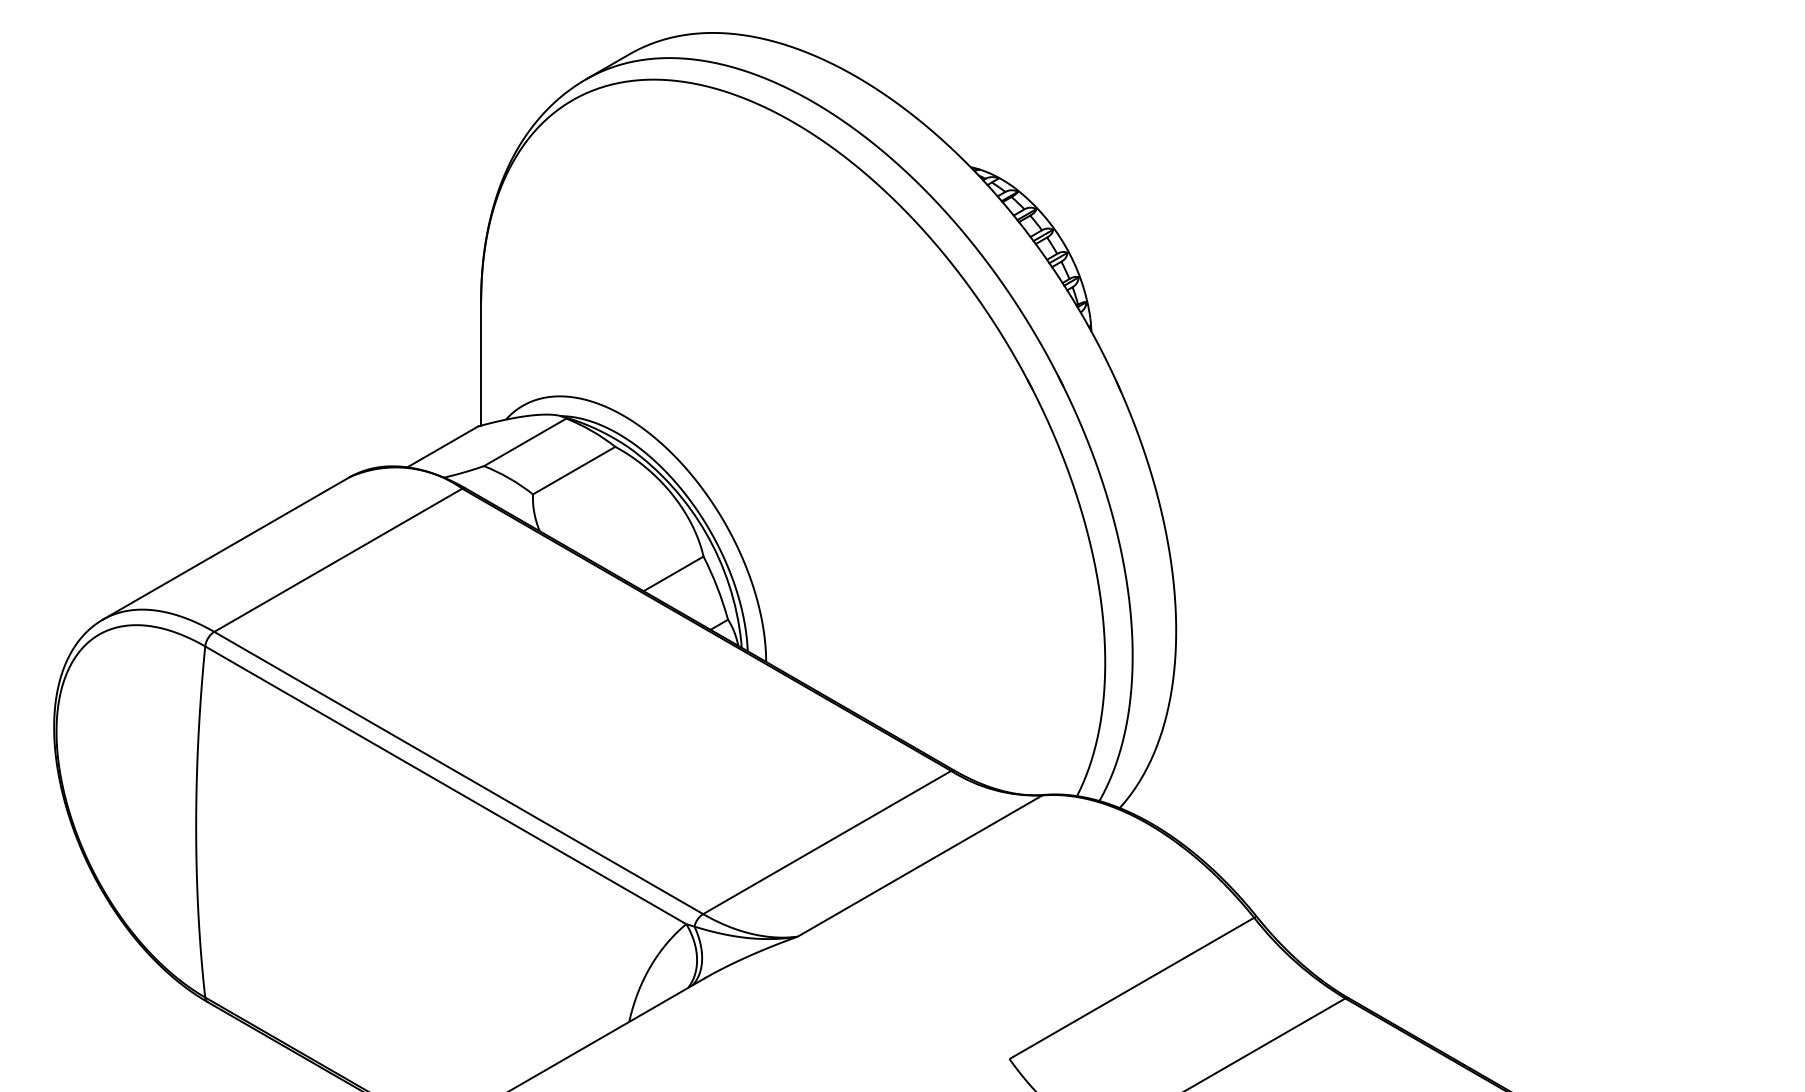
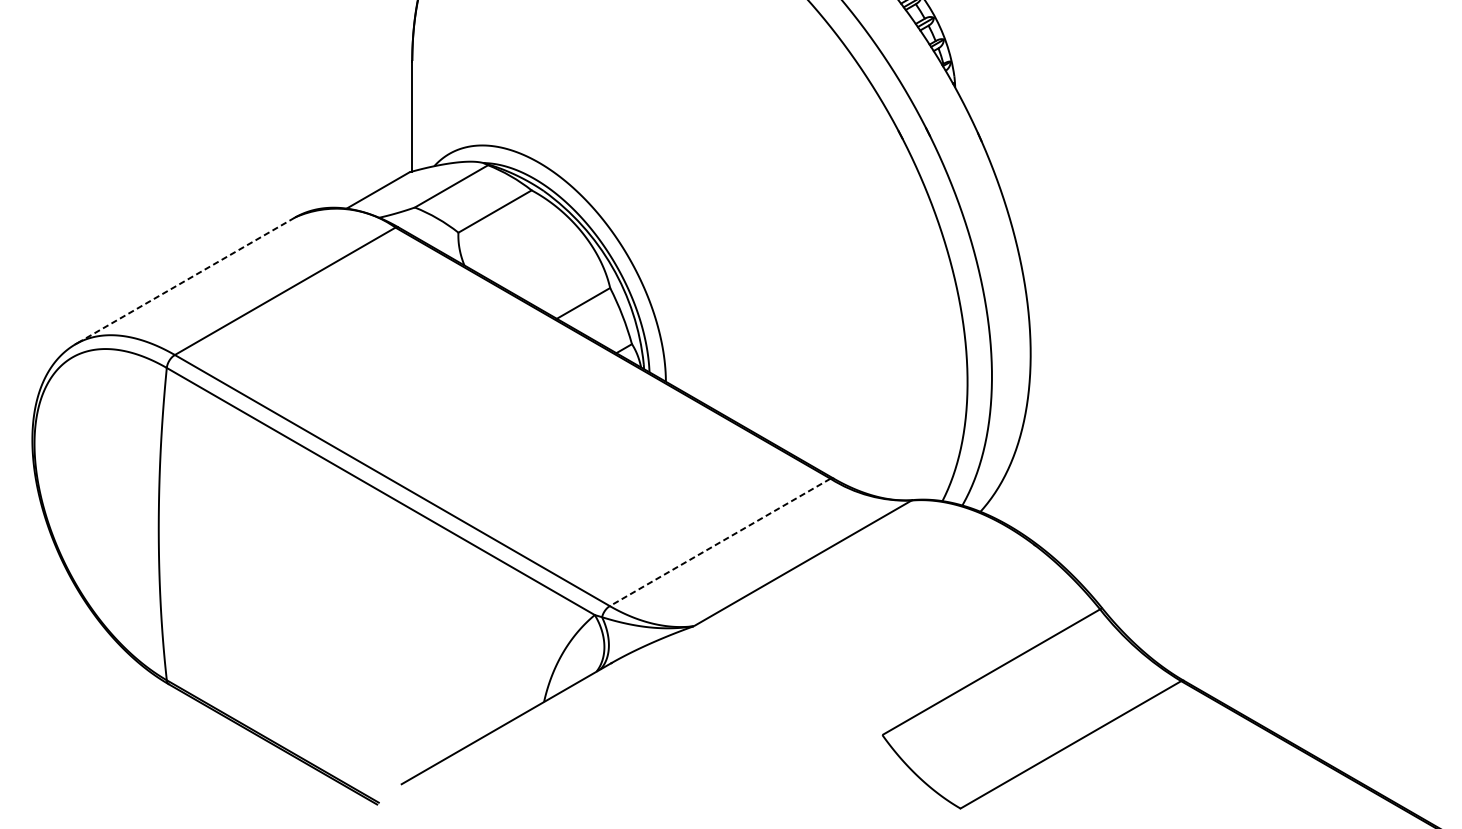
line: (225, 548) -> (184, 280), solid -> dashed
line: (826, 842) -> (719, 542), solid -> dashed

